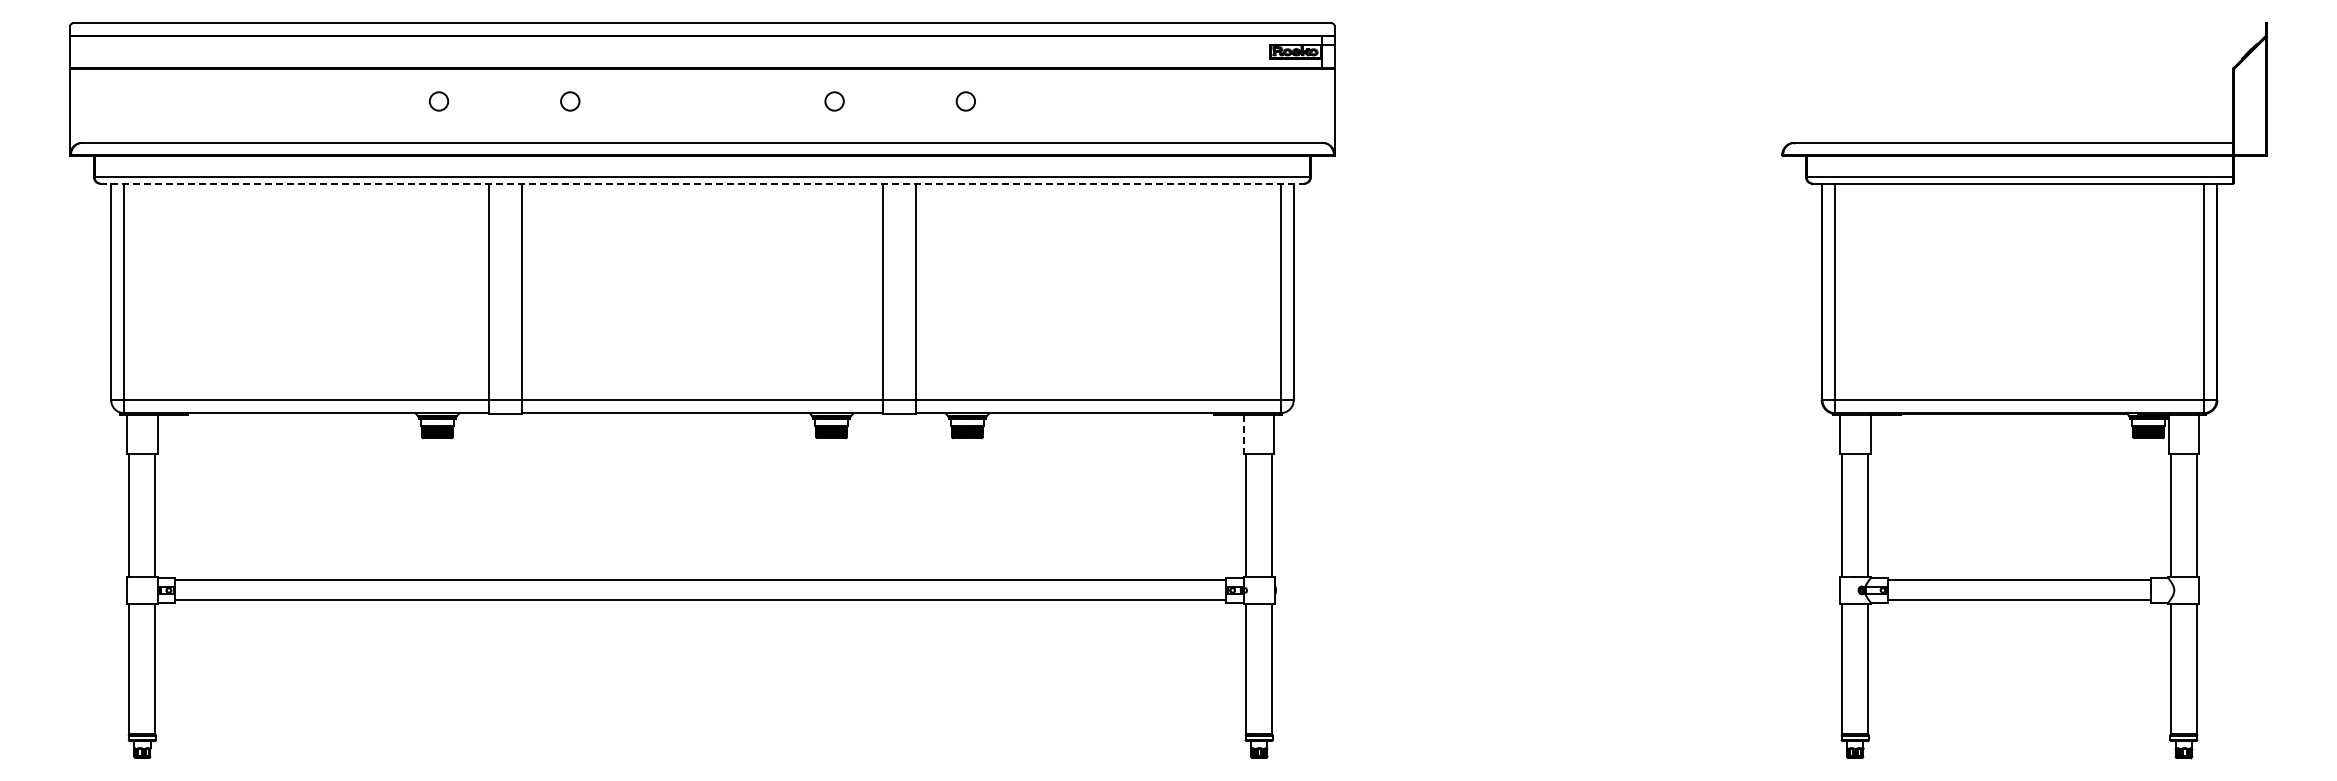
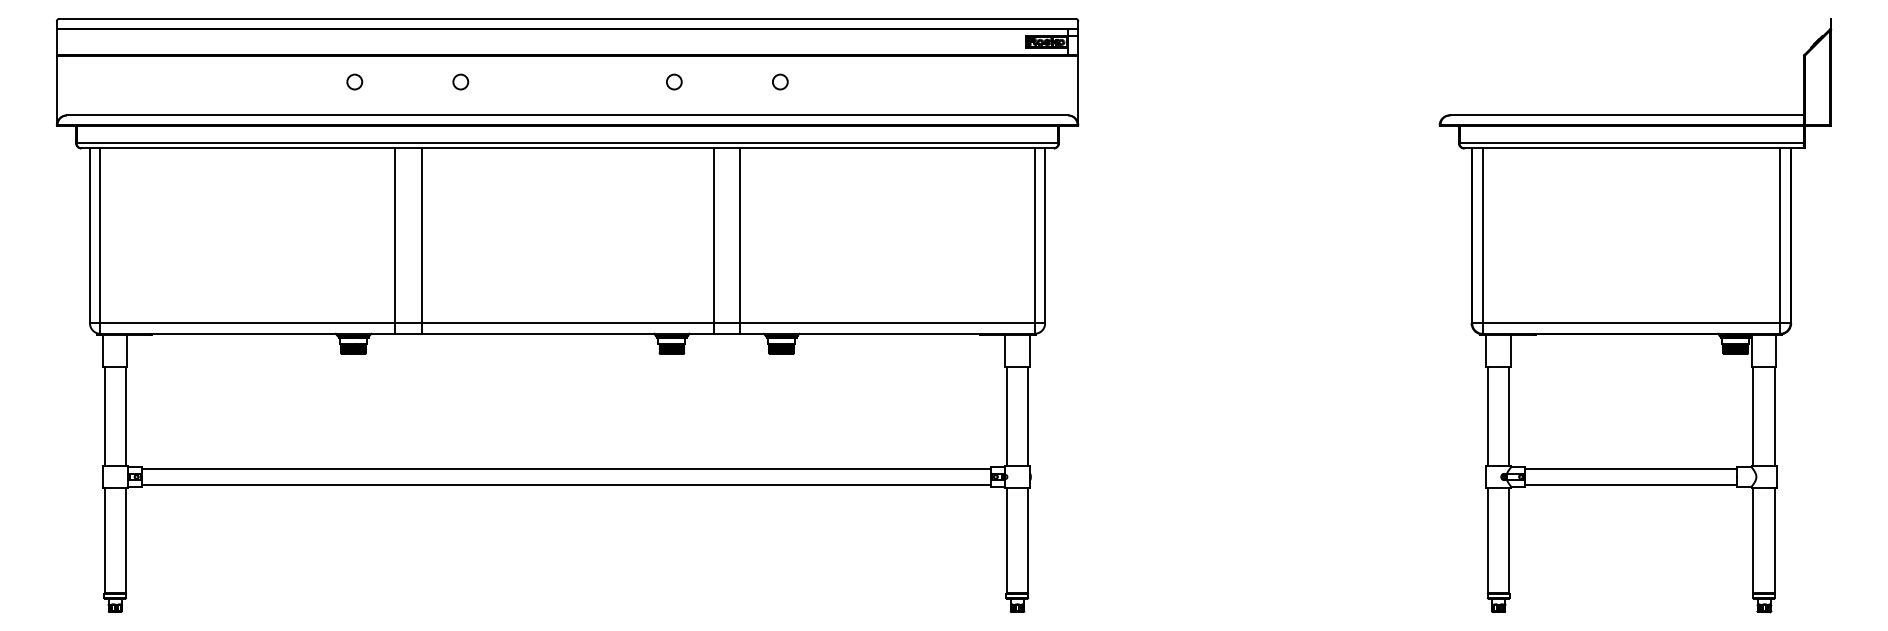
line: (702, 183) -> (567, 148), dashed -> solid
line: (1244, 435) -> (1005, 351), dashed -> solid

